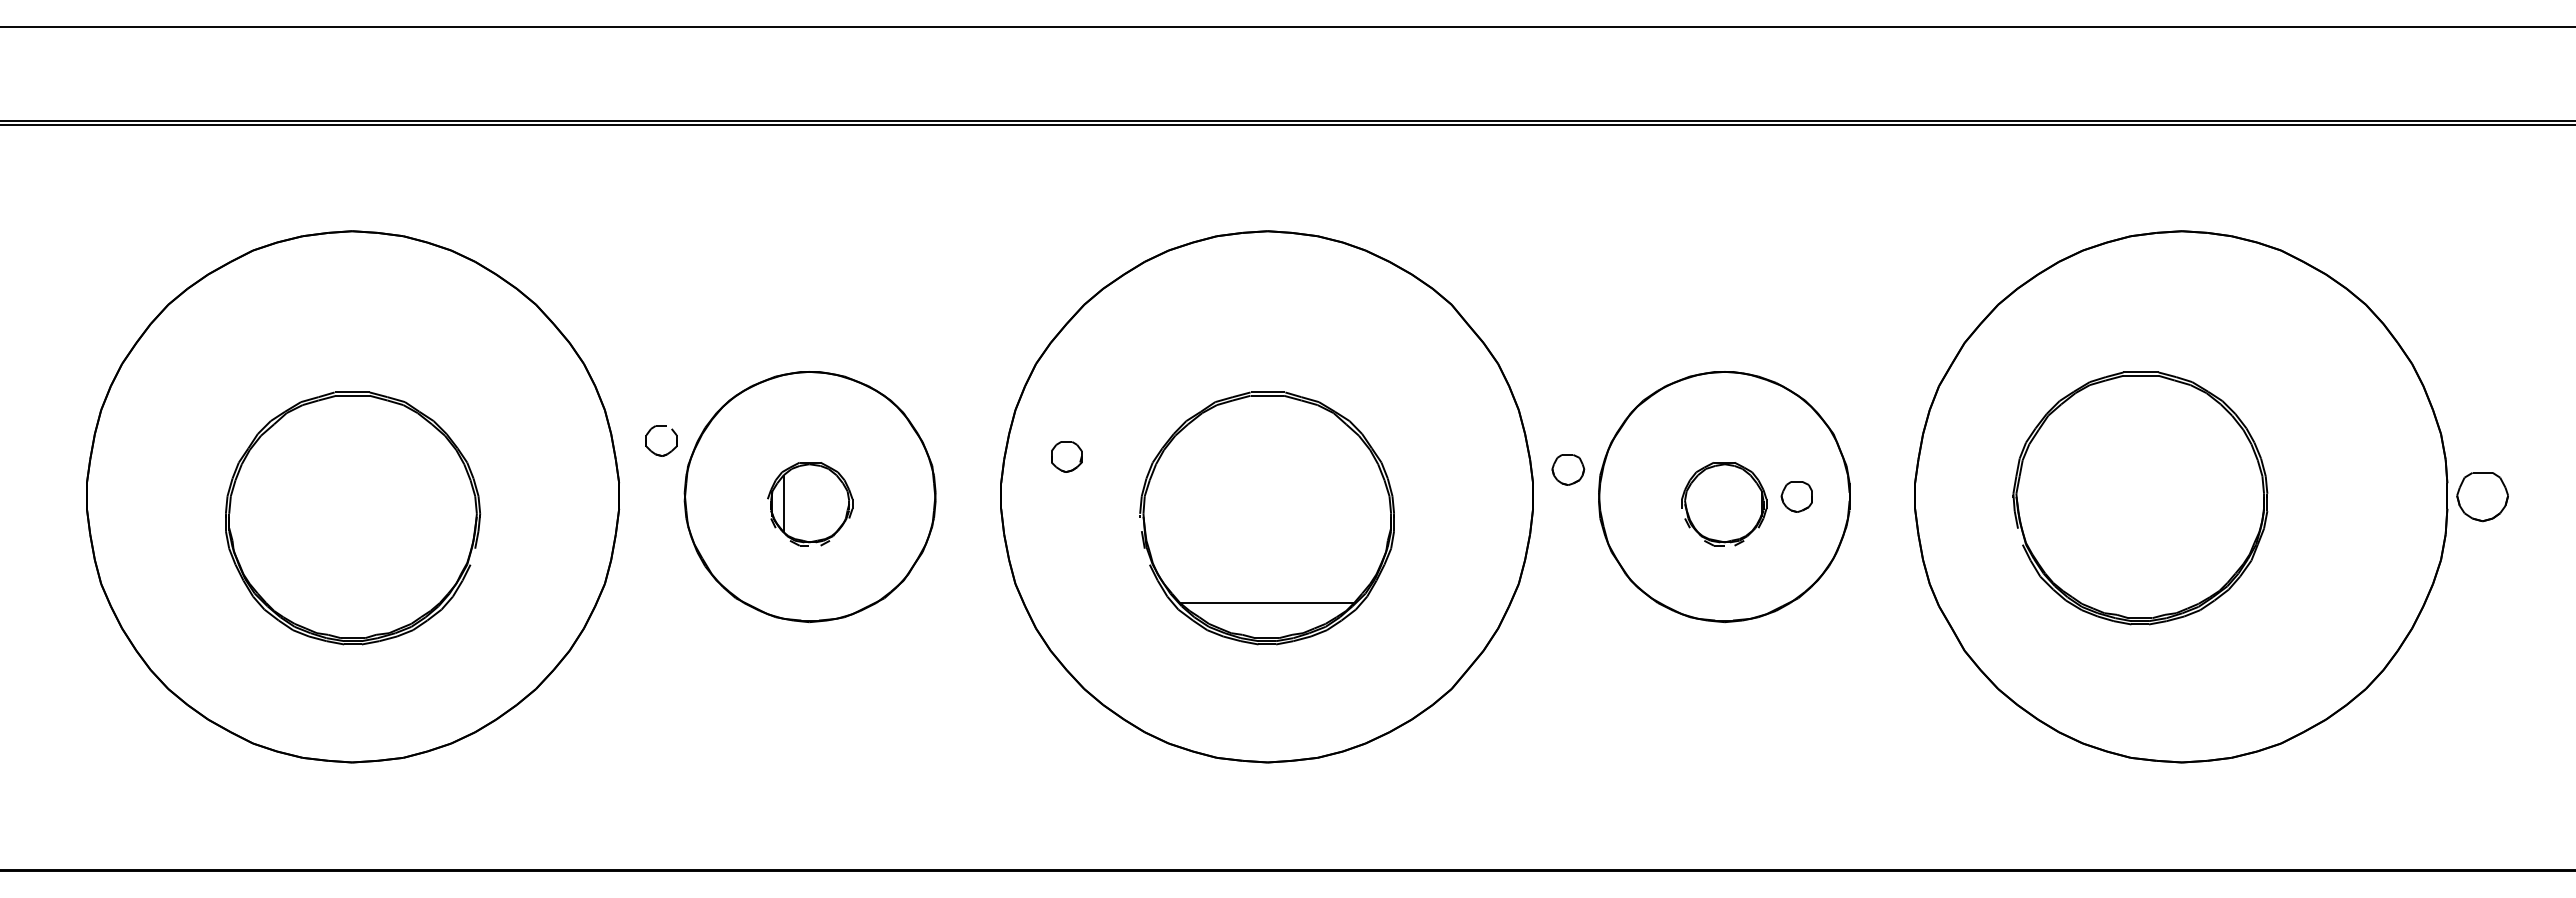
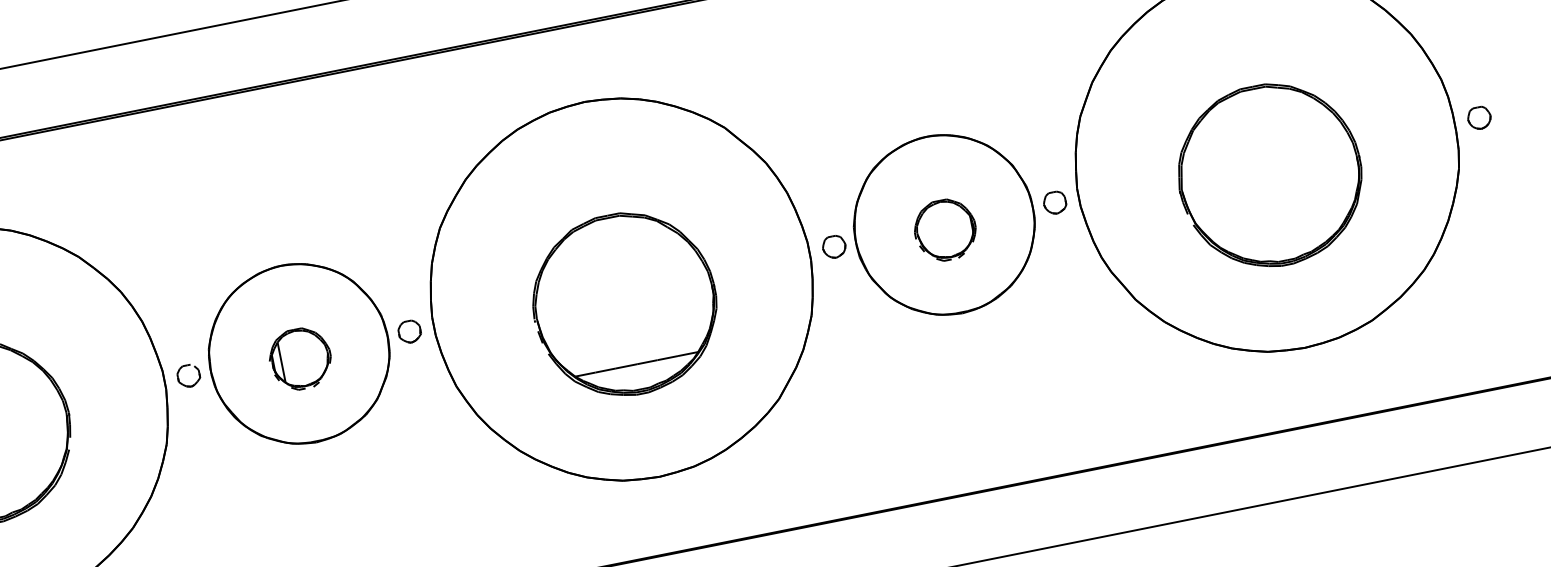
part: (670, 450) -> (196, 381), moved
part: (1066, 456) -> (409, 331), moved
part: (1568, 469) -> (834, 246), moved
part: (1796, 496) -> (1054, 202), moved
part: (2482, 496) -> (1479, 117), size x0.62
part: (2140, 498) -> (1270, 175), moved

